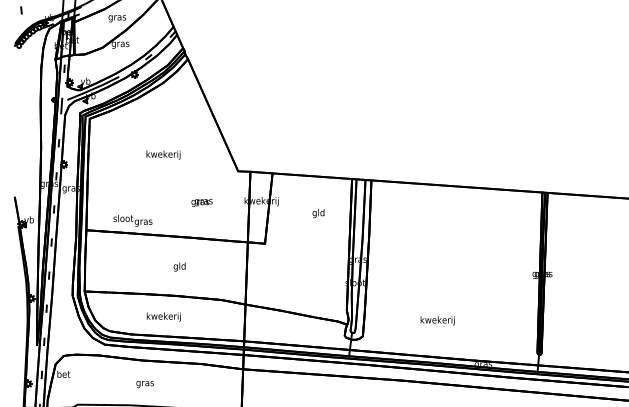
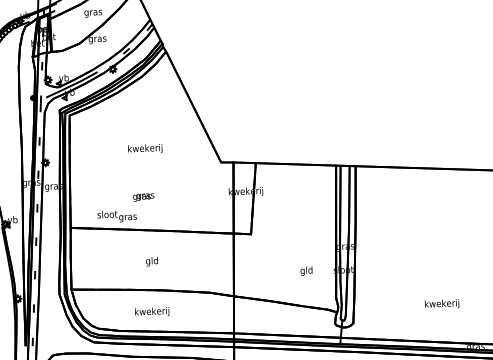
text: (201, 202) -> (143, 197), moved
text: (318, 213) -> (306, 271), moved
text: (179, 266) -> (151, 261), moved
text: (437, 320) -> (441, 304), moved

